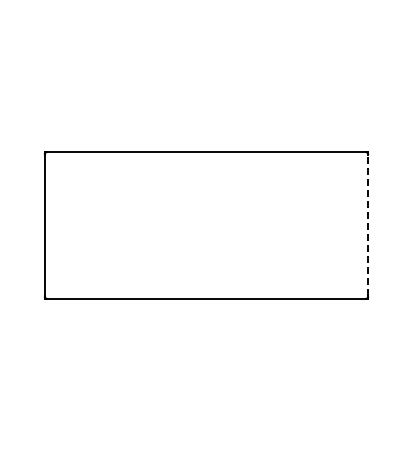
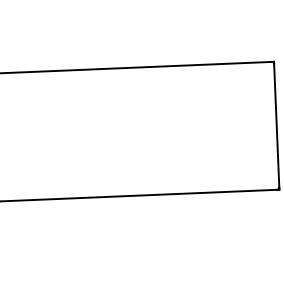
line: (368, 225) -> (276, 125), dashed -> solid

